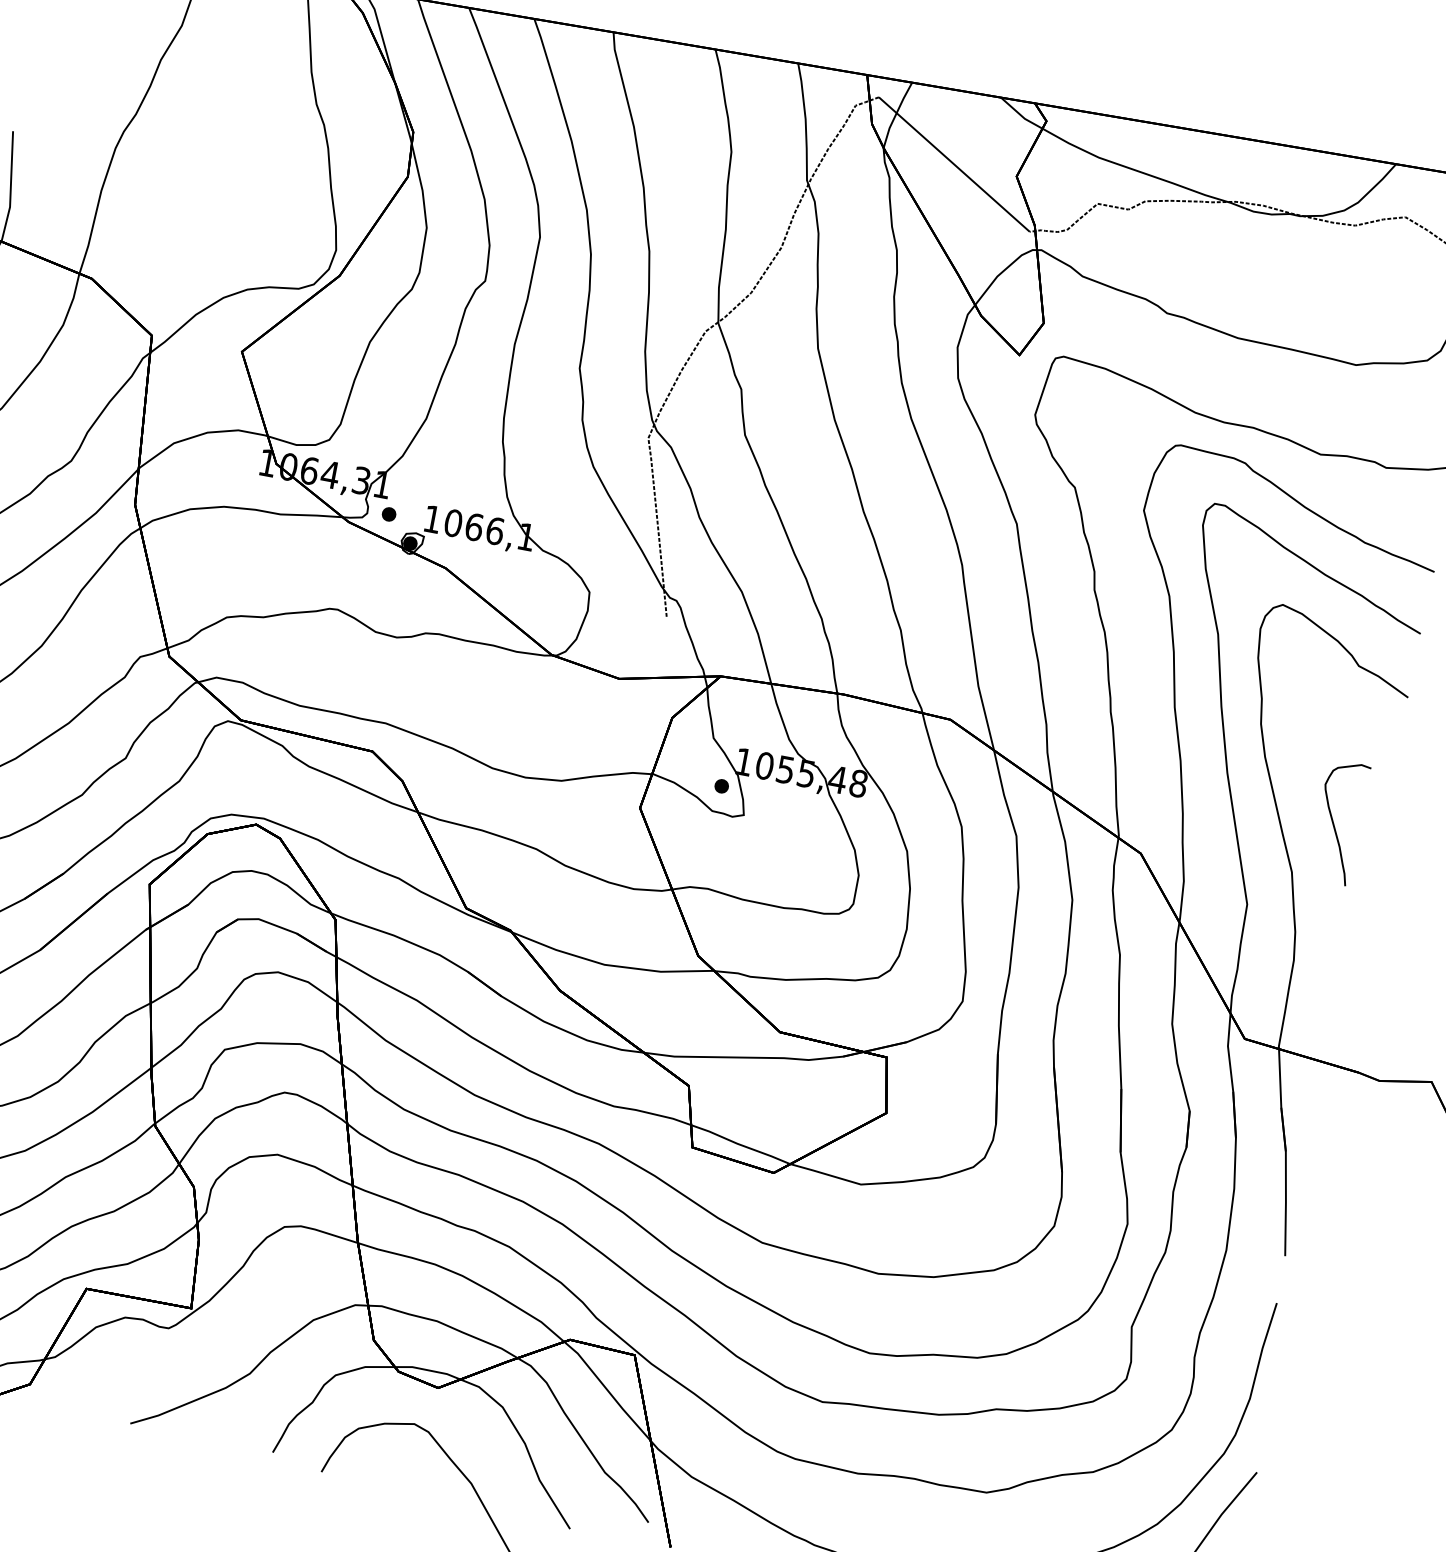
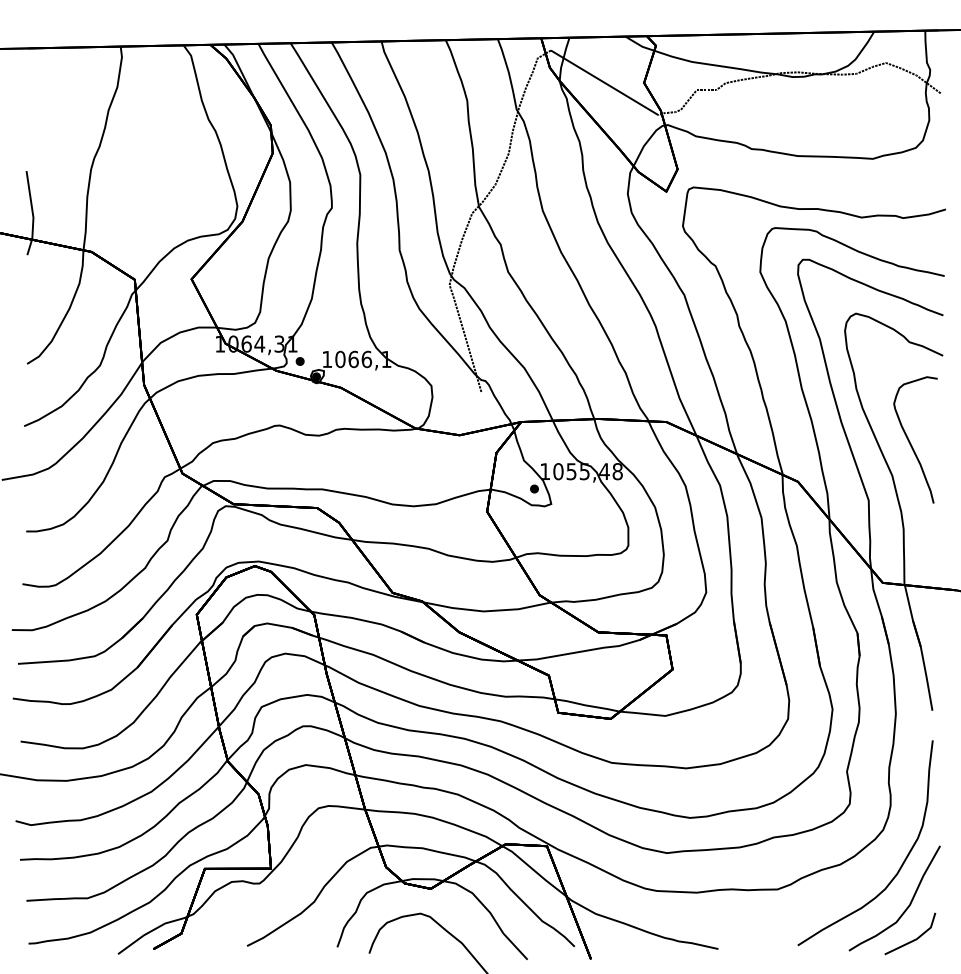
part: (1339, 821) -> (915, 439), size x1.67

